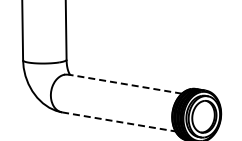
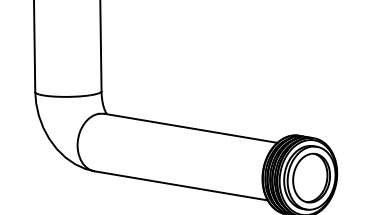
line: (125, 84) -> (191, 128), dashed -> solid
line: (118, 121) -> (180, 185), dashed -> solid

